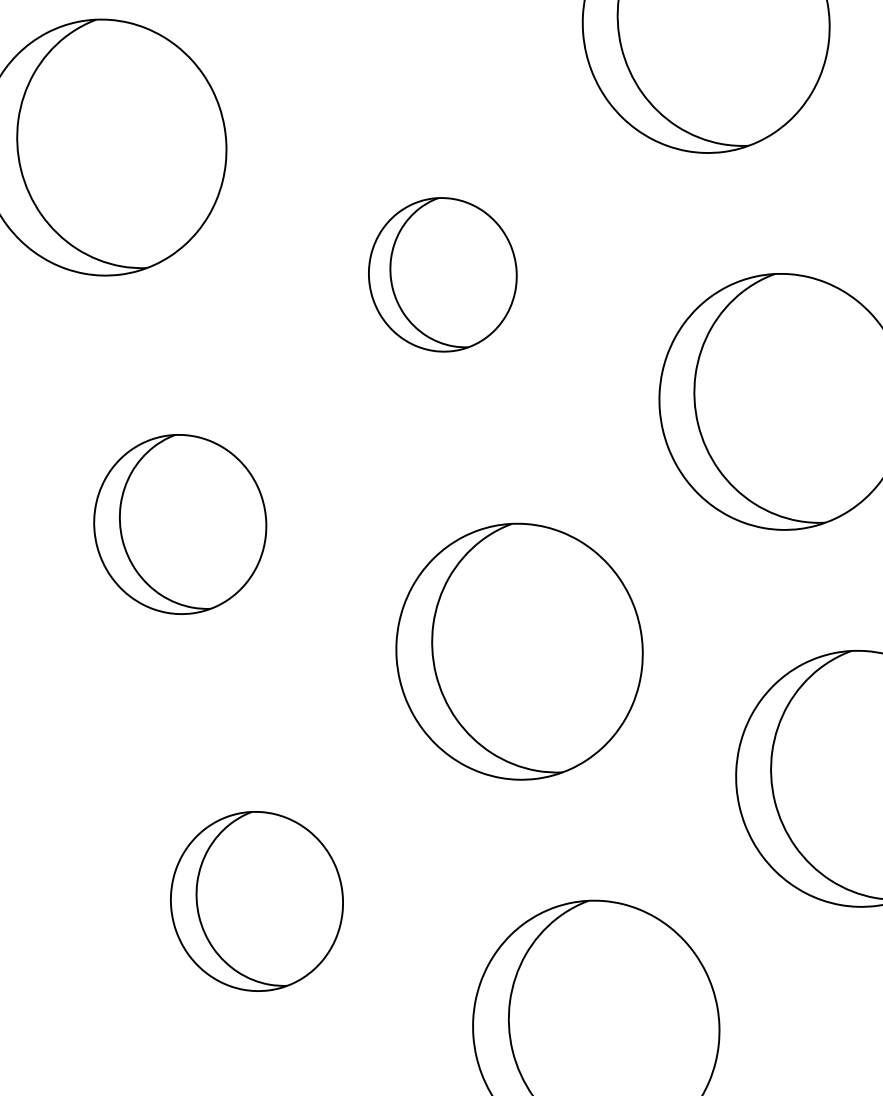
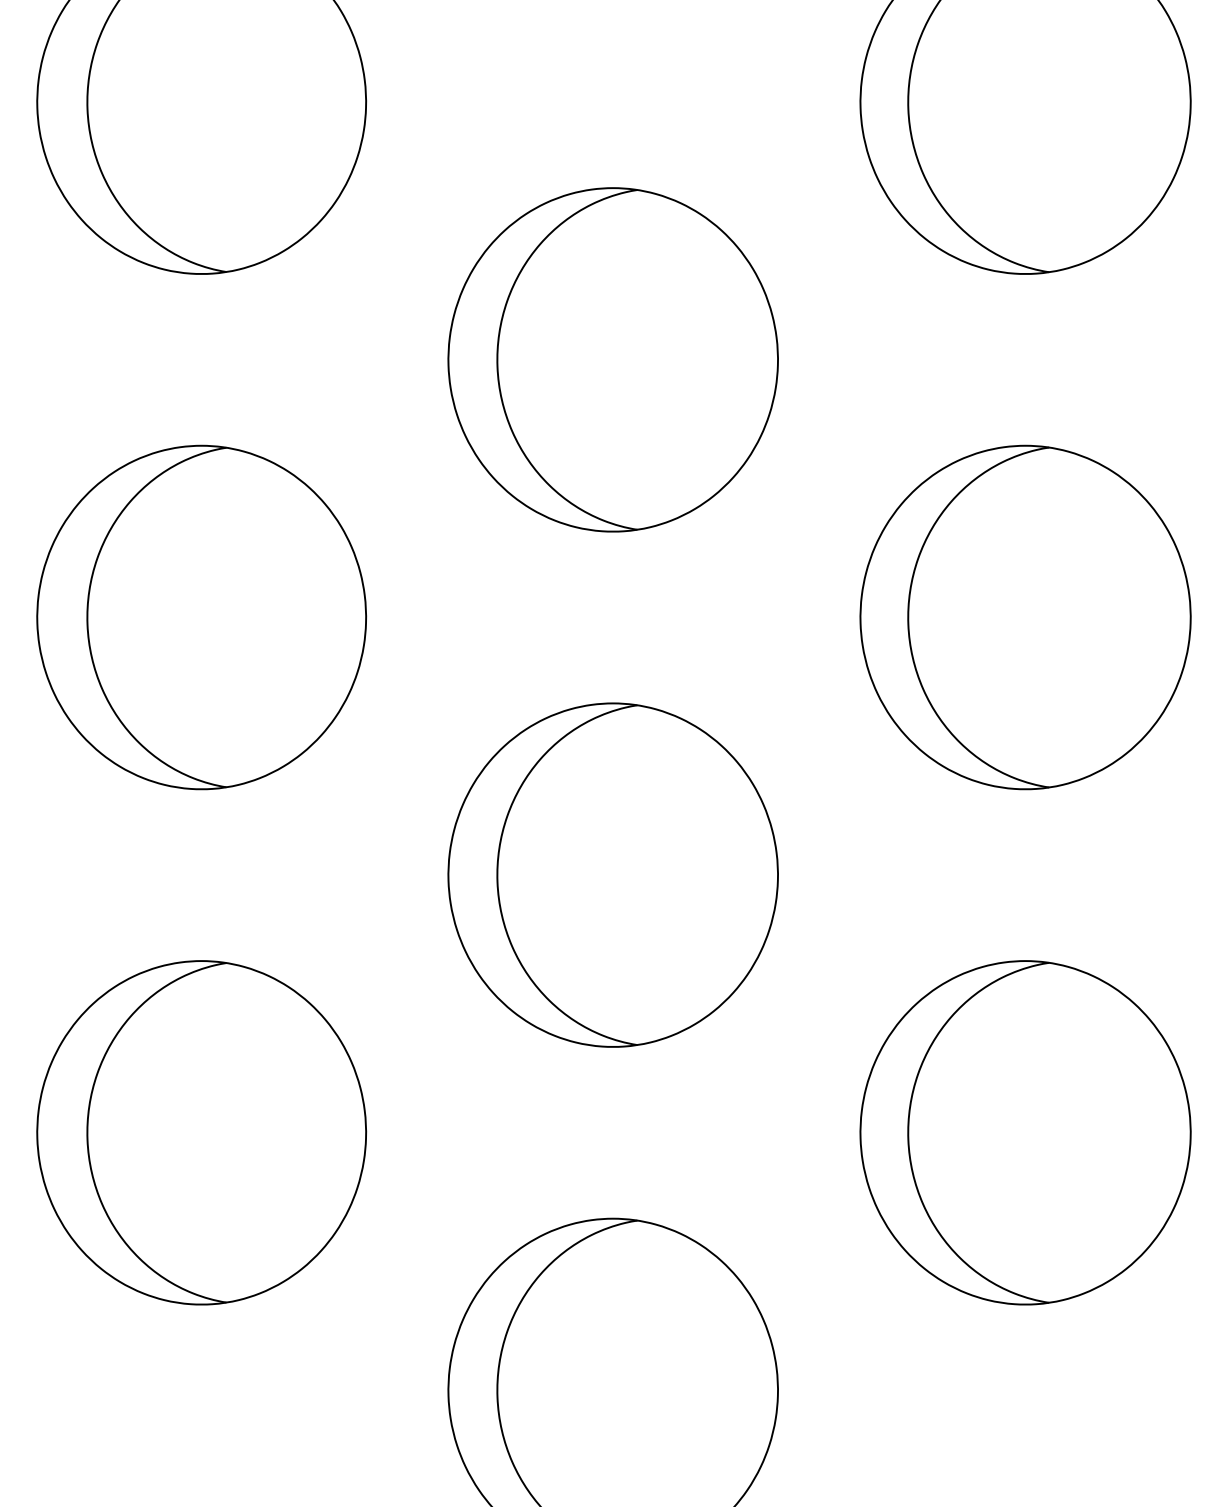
part: (442, 274) -> (612, 359), size x1.67
part: (180, 524) -> (201, 617), size x1.43
part: (256, 901) -> (201, 1132), size x1.43

